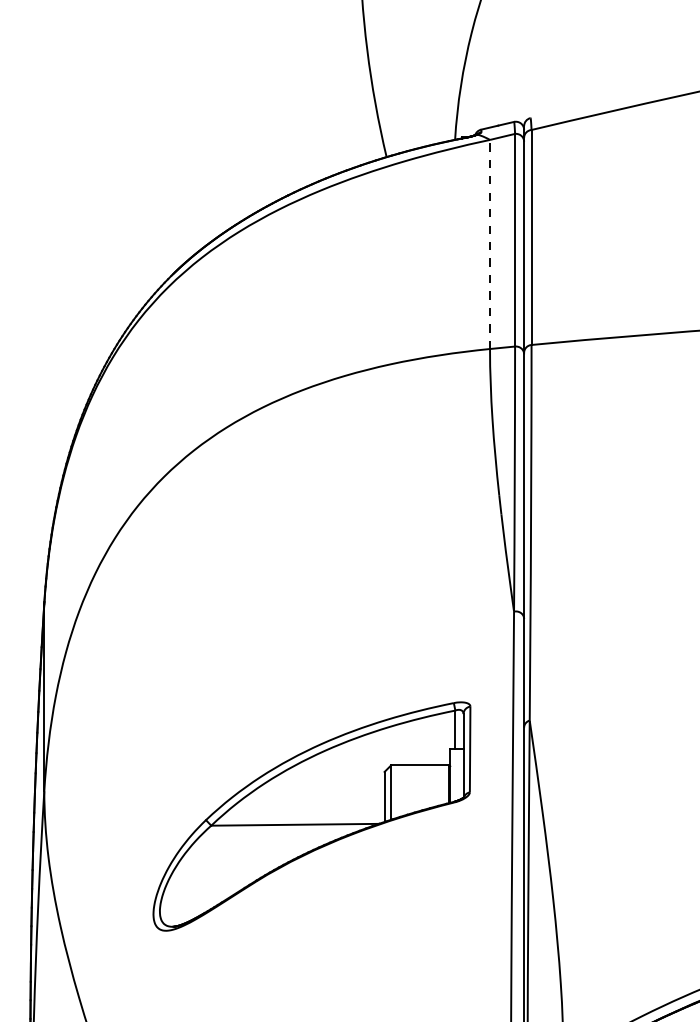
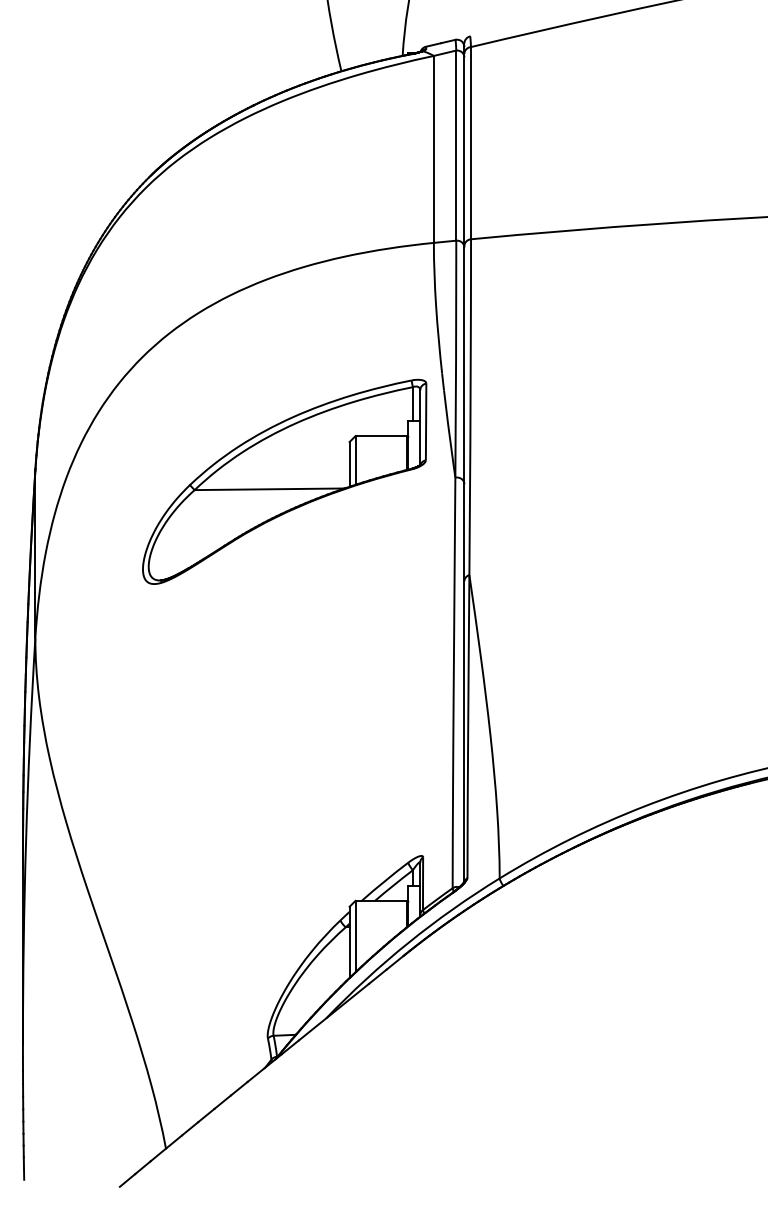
line: (489, 243) -> (433, 148), dashed -> solid
part: (311, 816) -> (284, 481), moved

